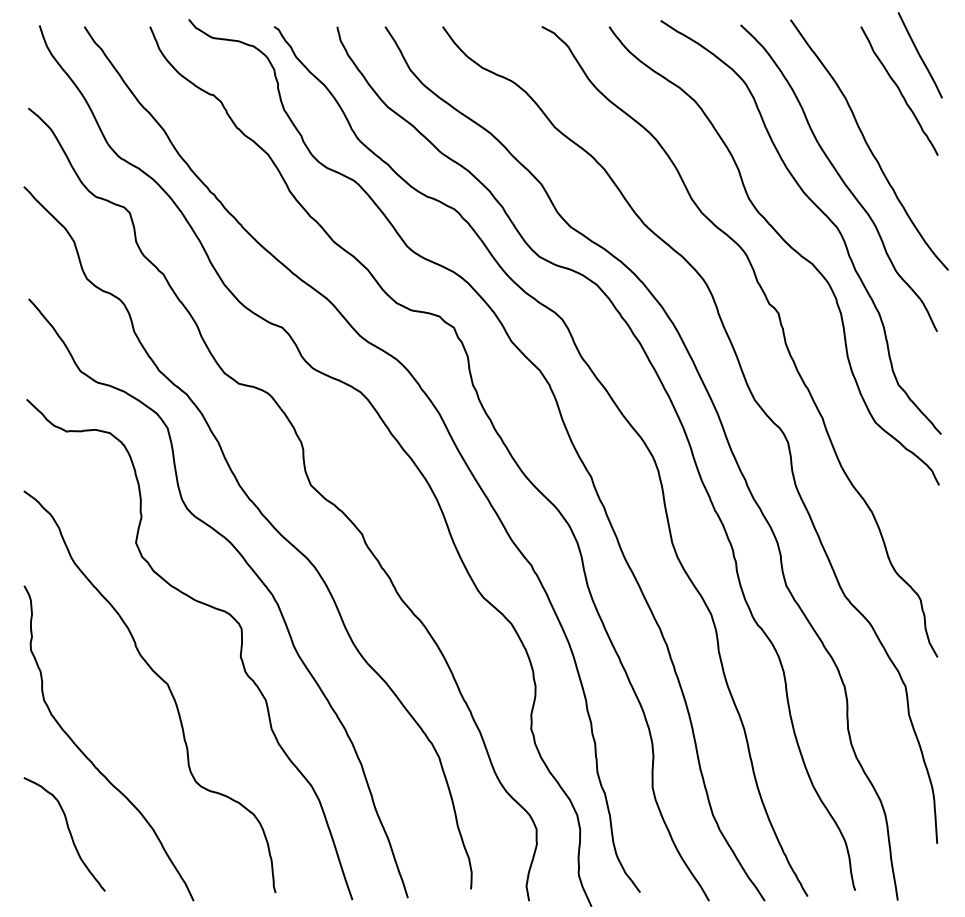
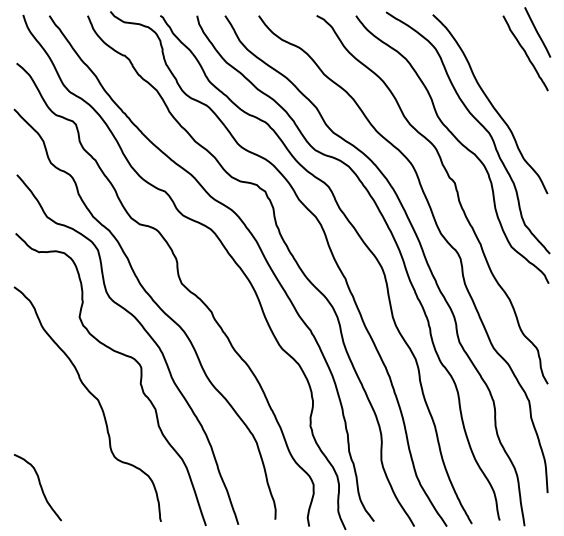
curve: (868, 144) -> (507, 84), removed
curve: (91, 758) -> (53, 443), removed

